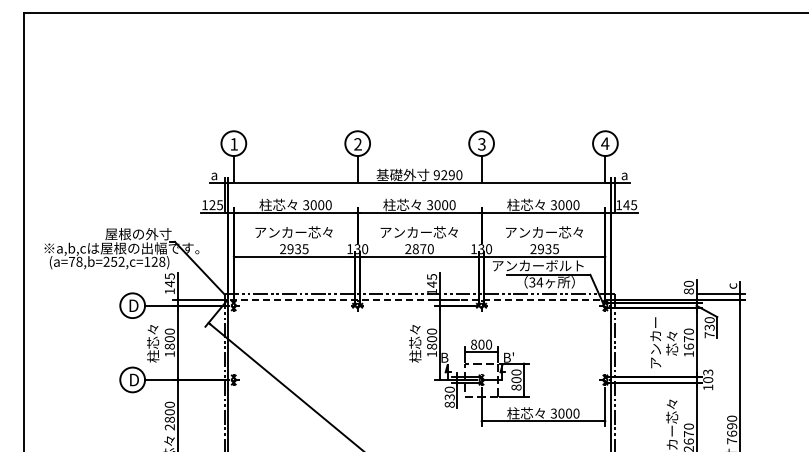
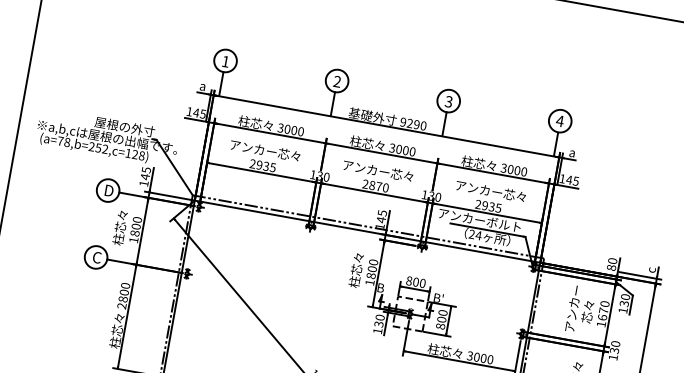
text: (212, 205) -> (196, 113), 125 -> 145
text: (532, 282) -> (472, 234), 34 -> 24
line: (419, 299) -> (367, 231), dashed -> solid
text: (709, 335) -> (622, 310), 730 -> 130
text: (708, 376) -> (615, 347), 103 -> 130
text: (133, 379) -> (96, 257), D -> C
text: (449, 404) -> (377, 330), 830 -> 130

